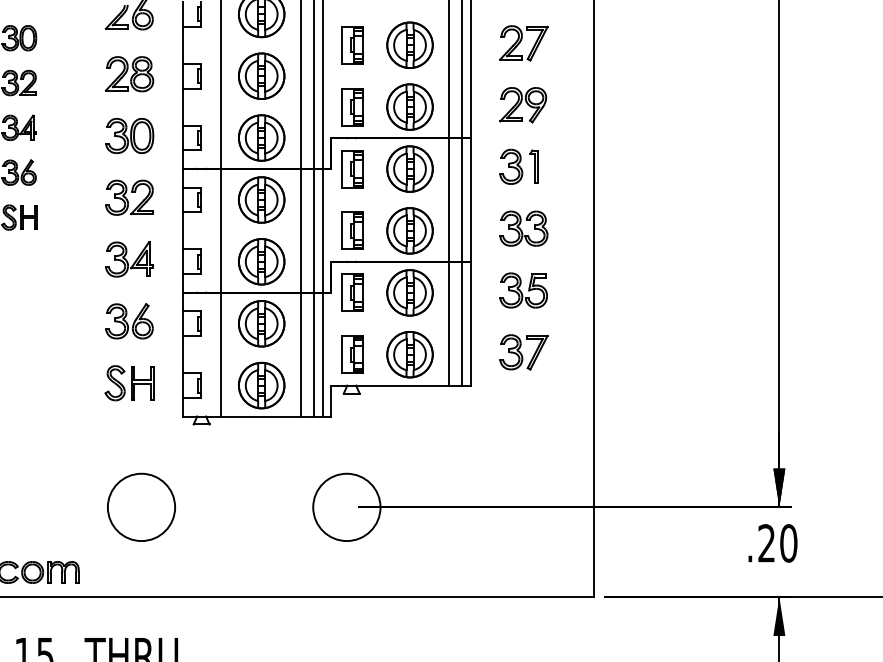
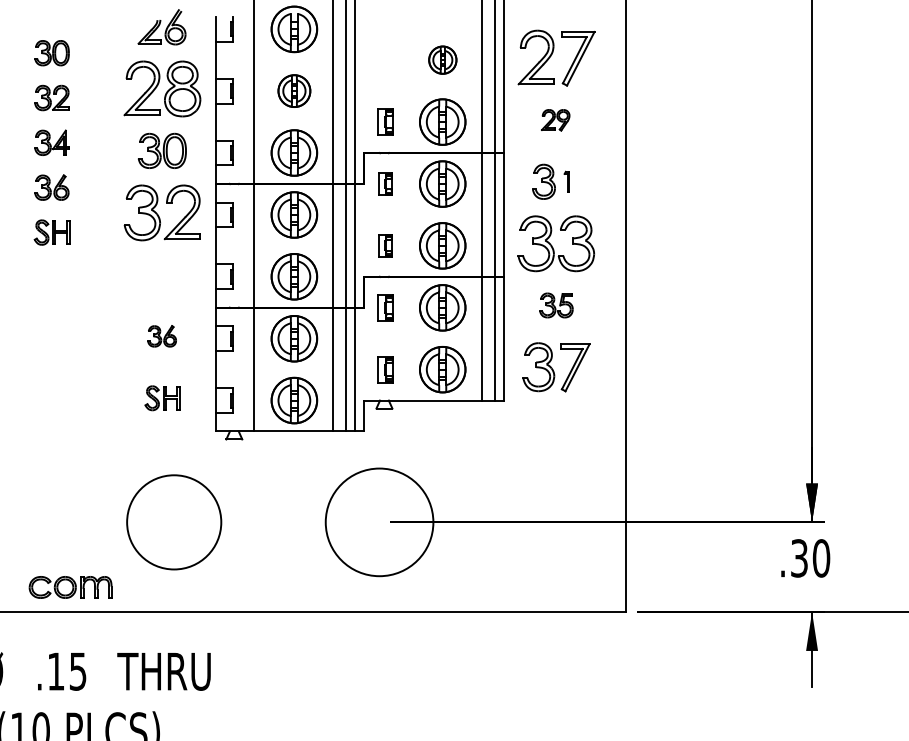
part: (523, 43) -> (556, 58), size x1.6
part: (409, 44) -> (442, 59), size x0.6
part: (352, 45) -> (385, 60), removed
part: (128, 74) -> (161, 89), size x1.6
part: (261, 75) -> (294, 90), size x0.7
part: (522, 105) -> (555, 120), size x0.6
part: (352, 107) -> (385, 122), size x0.7
part: (533, 166) -> (566, 181), size x0.6
part: (352, 169) -> (385, 184), size x0.6
part: (128, 197) -> (161, 212), size x1.6
part: (523, 228) -> (556, 243), size x1.6
part: (352, 230) -> (385, 245), size x0.6
part: (128, 259) -> (161, 274), removed
part: (523, 290) -> (556, 305), size x0.7
part: (352, 292) -> (385, 307), size x0.7
part: (128, 321) -> (161, 336), size x0.6
part: (523, 352) -> (556, 367), size x1.4
part: (352, 354) -> (385, 369), size x0.7
part: (129, 383) -> (162, 398), size x0.7
circle: (140, 507) -> (173, 522), size x1.4
circle: (346, 507) -> (379, 522), size x1.6
text: (766, 543) -> (799, 558), .20 -> .30

